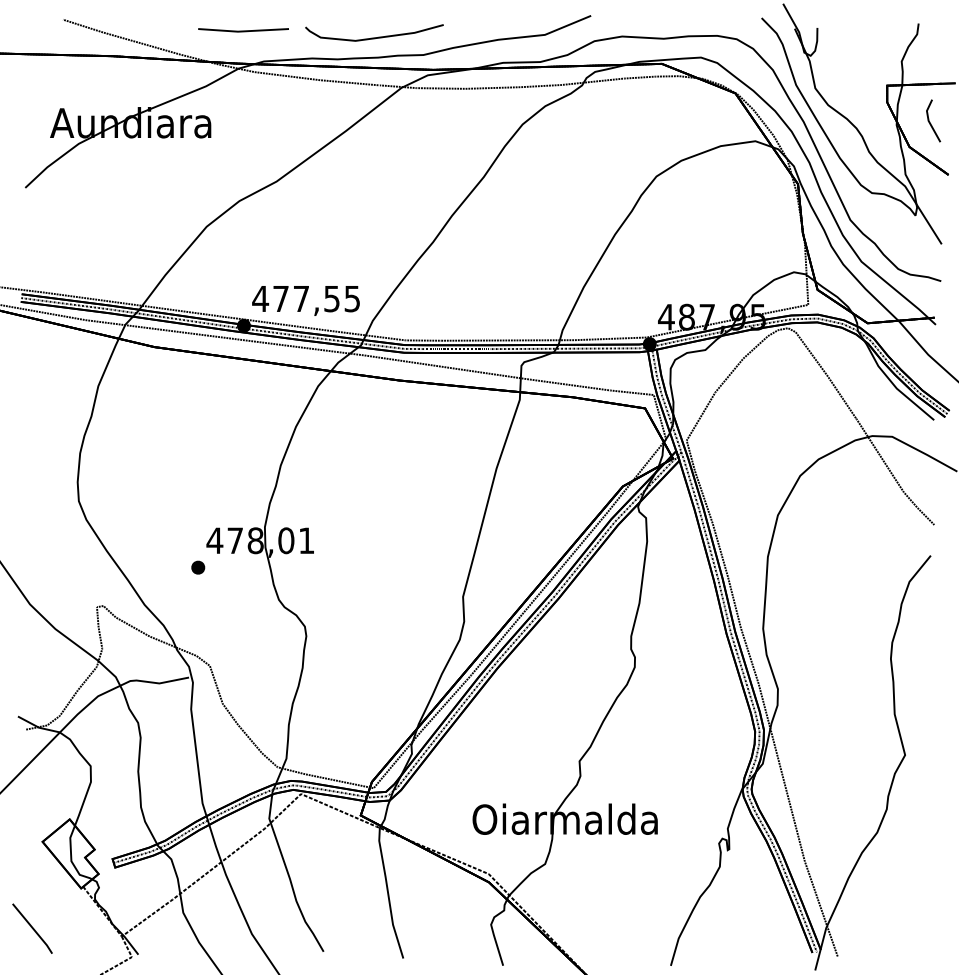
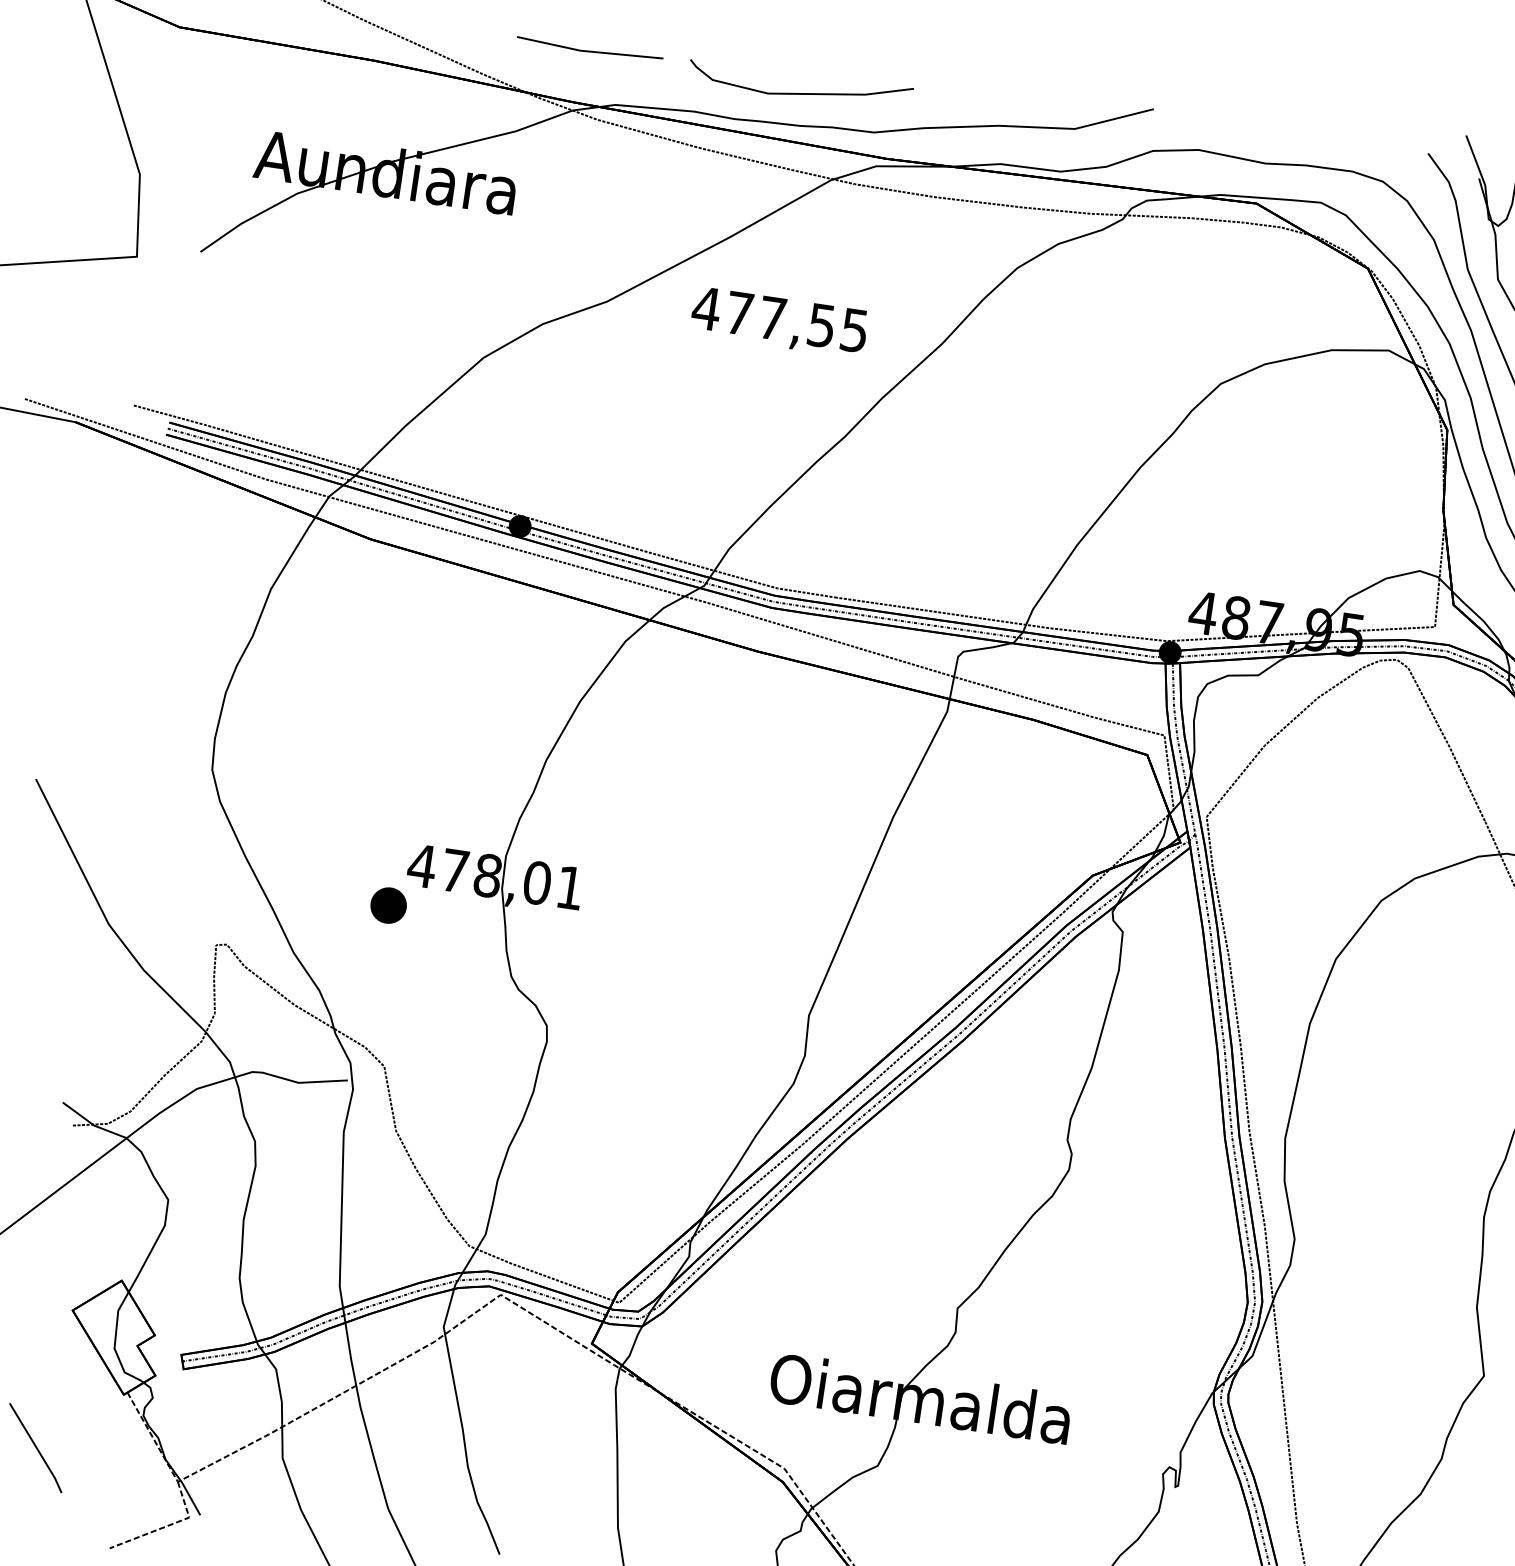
text: (305, 300) -> (778, 321), moved
part: (198, 567) -> (389, 905), size x1.6

